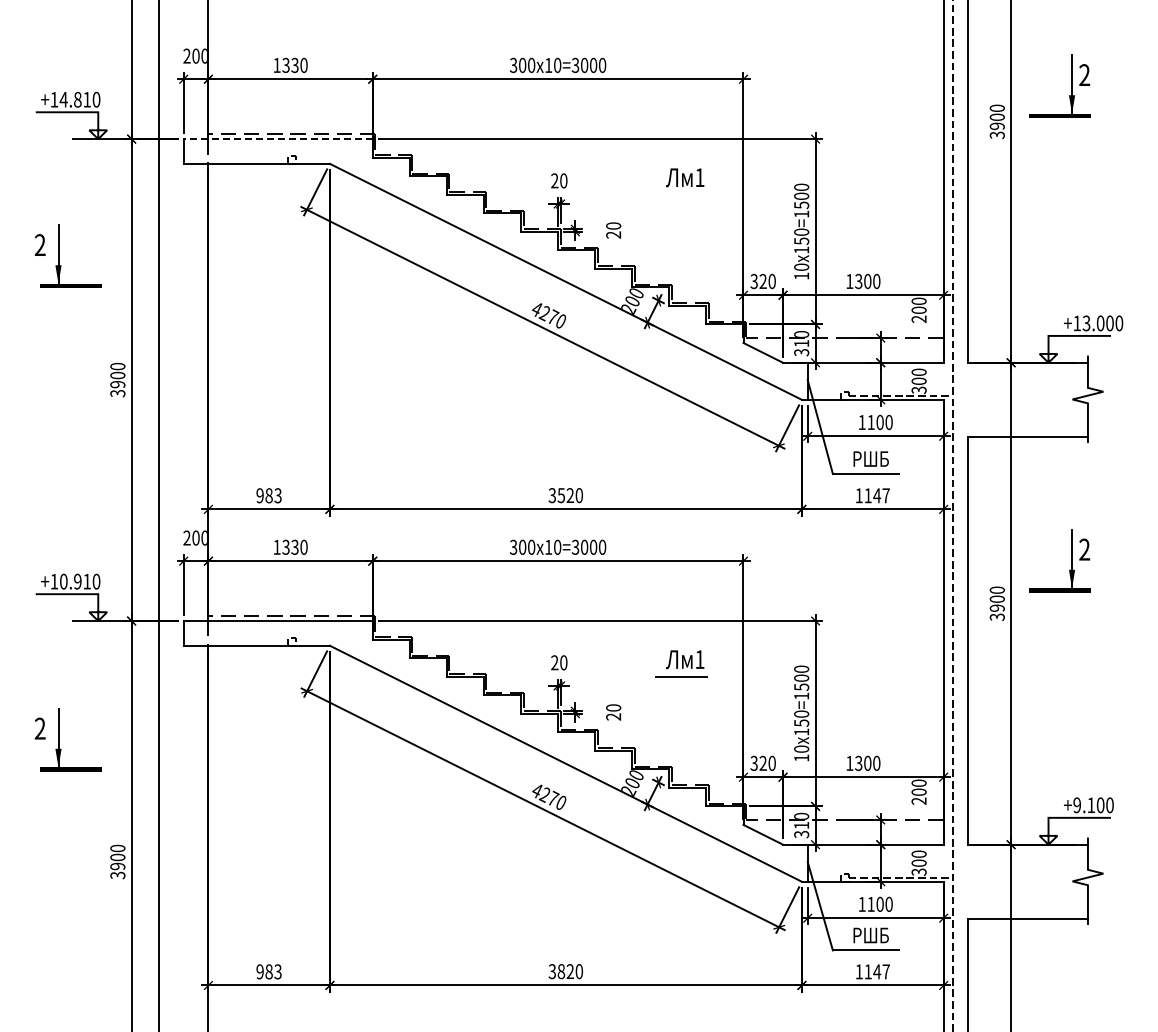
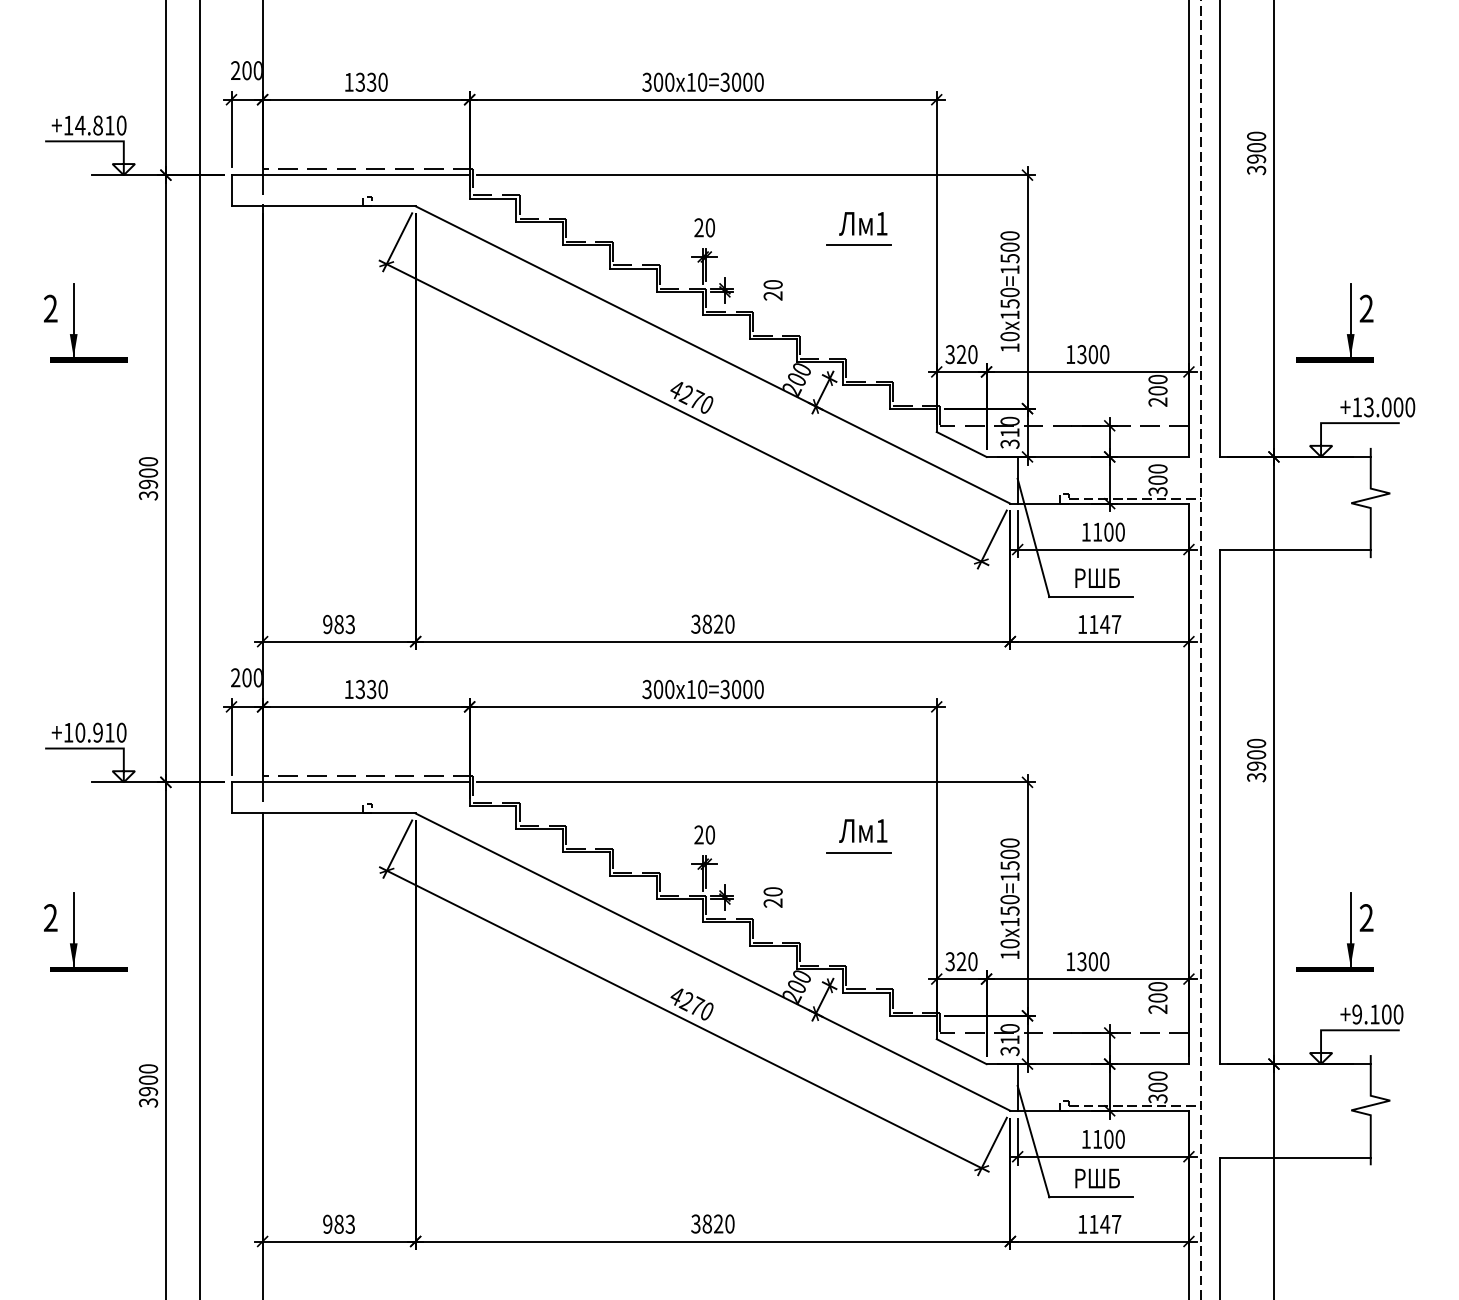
part: (1071, 85) -> (1350, 321), moved
line: (278, 139) -> (350, 175), dashed -> solid
line: (681, 194) -> (858, 244), added
text: (561, 495) -> (707, 624), 3520 -> 3820
part: (1071, 560) -> (1350, 931), moved

